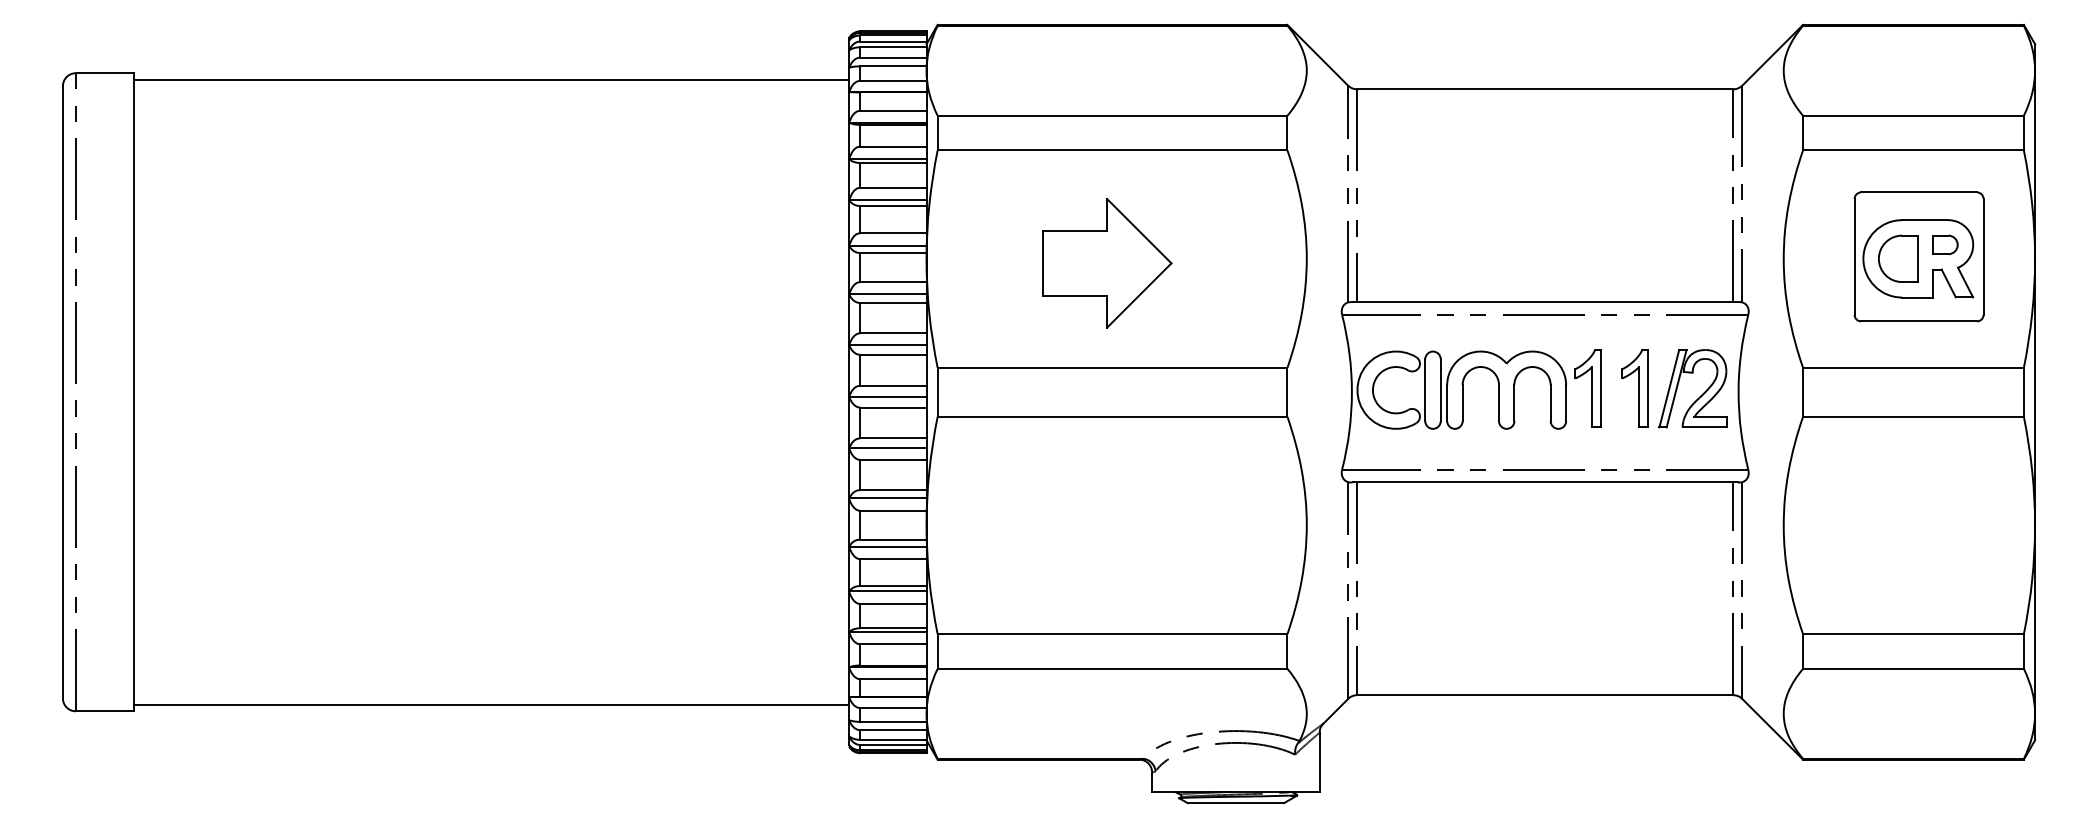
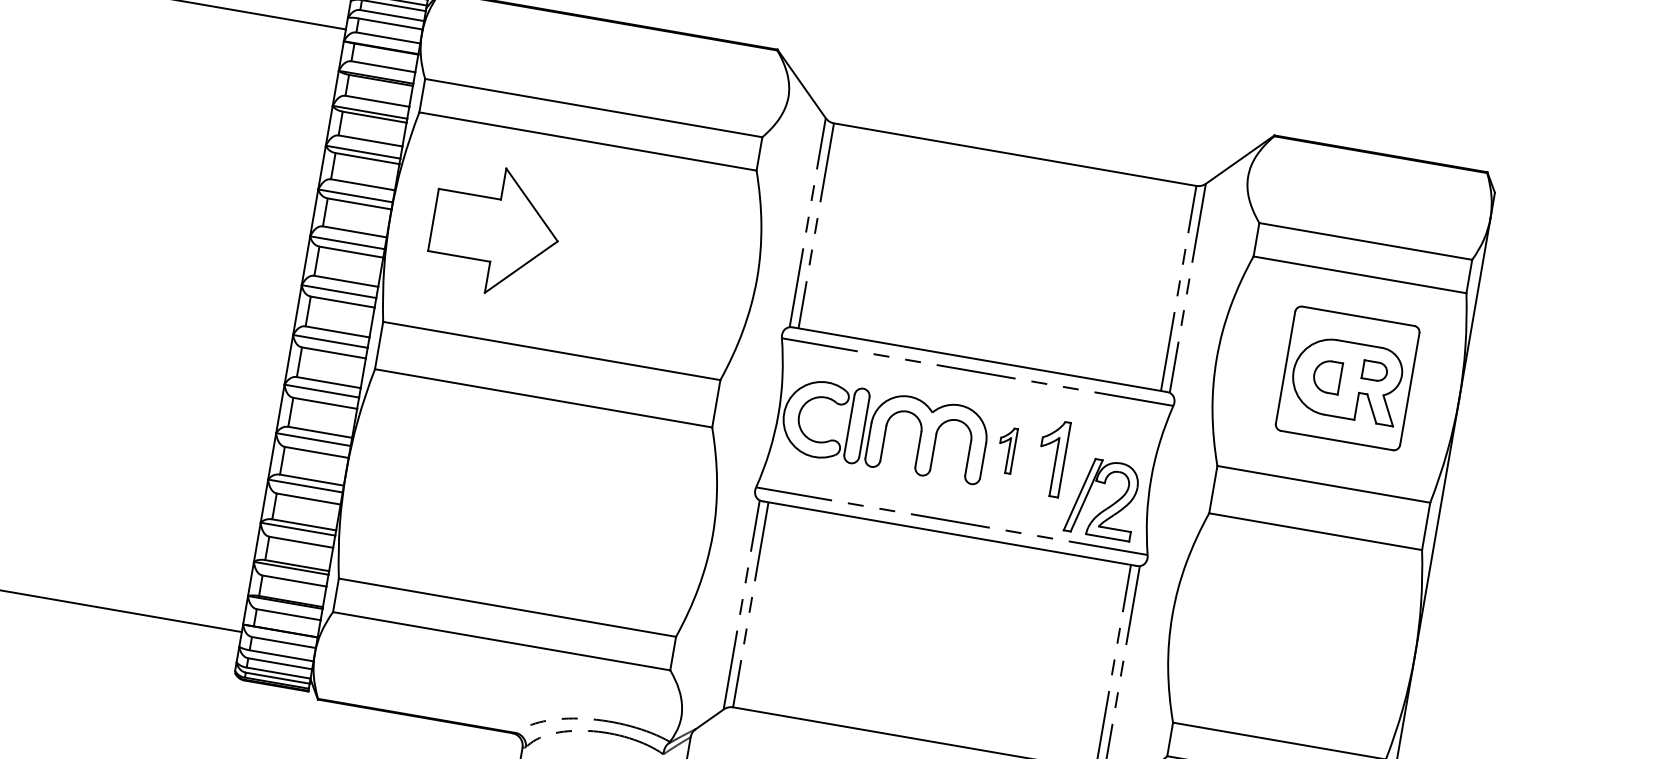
part: (1898, 258) -> (1327, 376), size x0.7
part: (1107, 263) -> (496, 230), moved
part: (1587, 388) -> (1006, 450), size x0.6
part: (1700, 395) -> (1108, 506), moved

